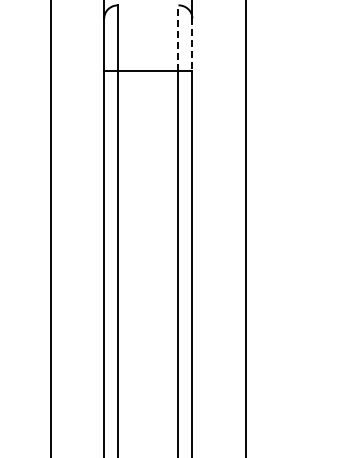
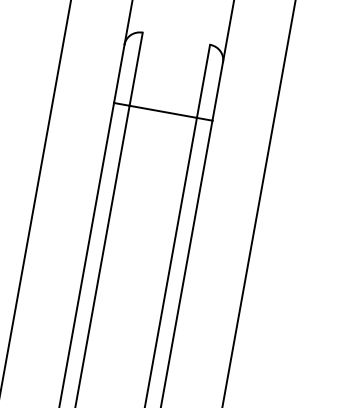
line: (178, 38) -> (203, 81), dashed -> solid
line: (192, 45) -> (217, 92), dashed -> solid

